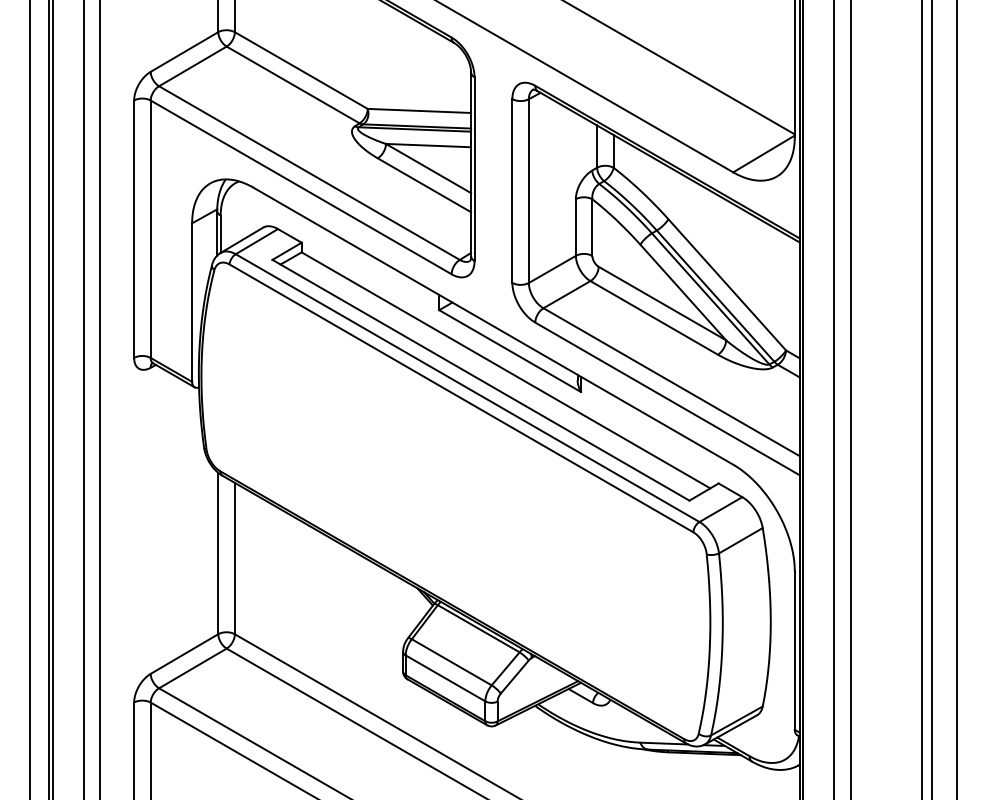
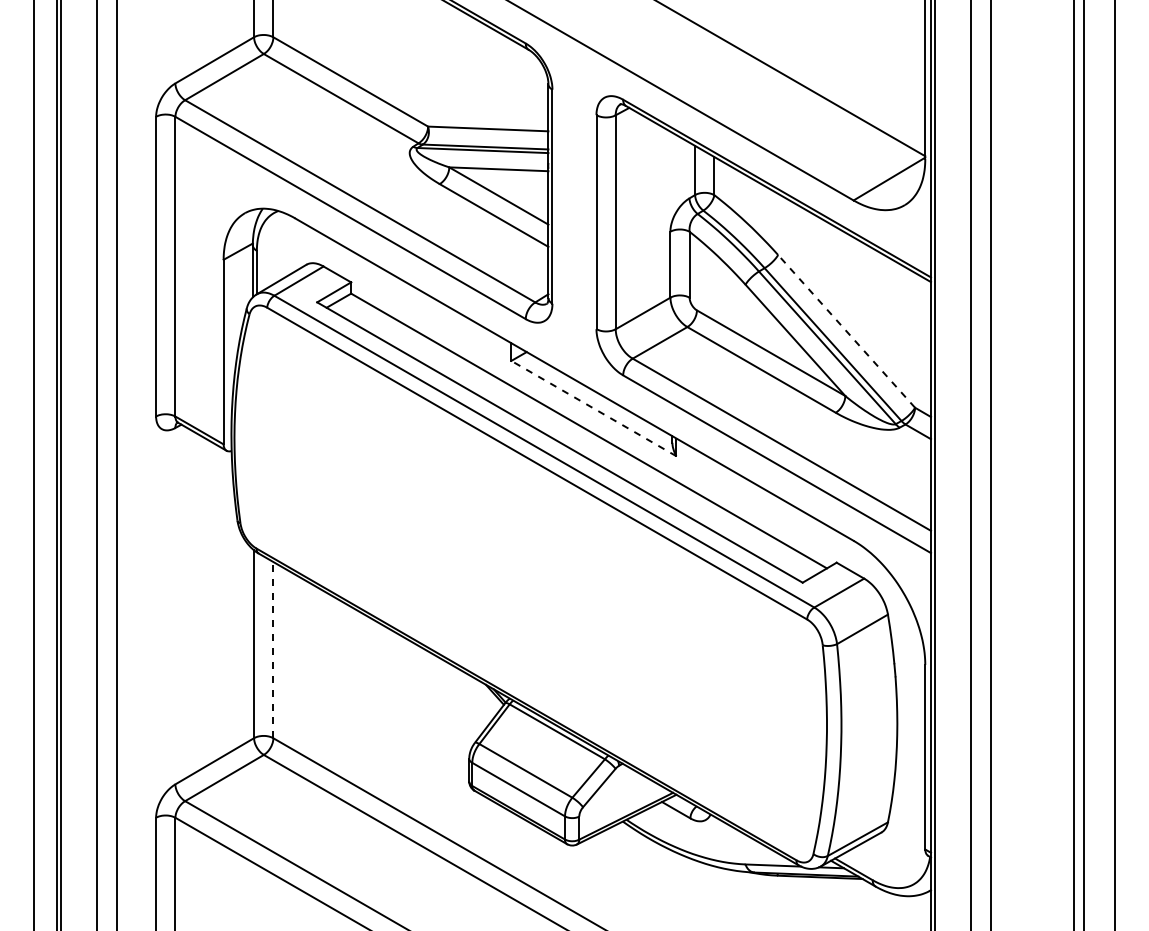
line: (727, 284) -> (846, 331), solid -> dashed
line: (509, 351) -> (593, 408), solid -> dashed
line: (234, 558) -> (273, 649), solid -> dashed

